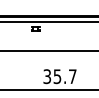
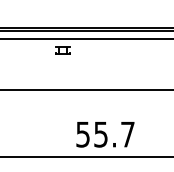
text: (47, 76) -> (83, 134), 35.7 -> 55.7

